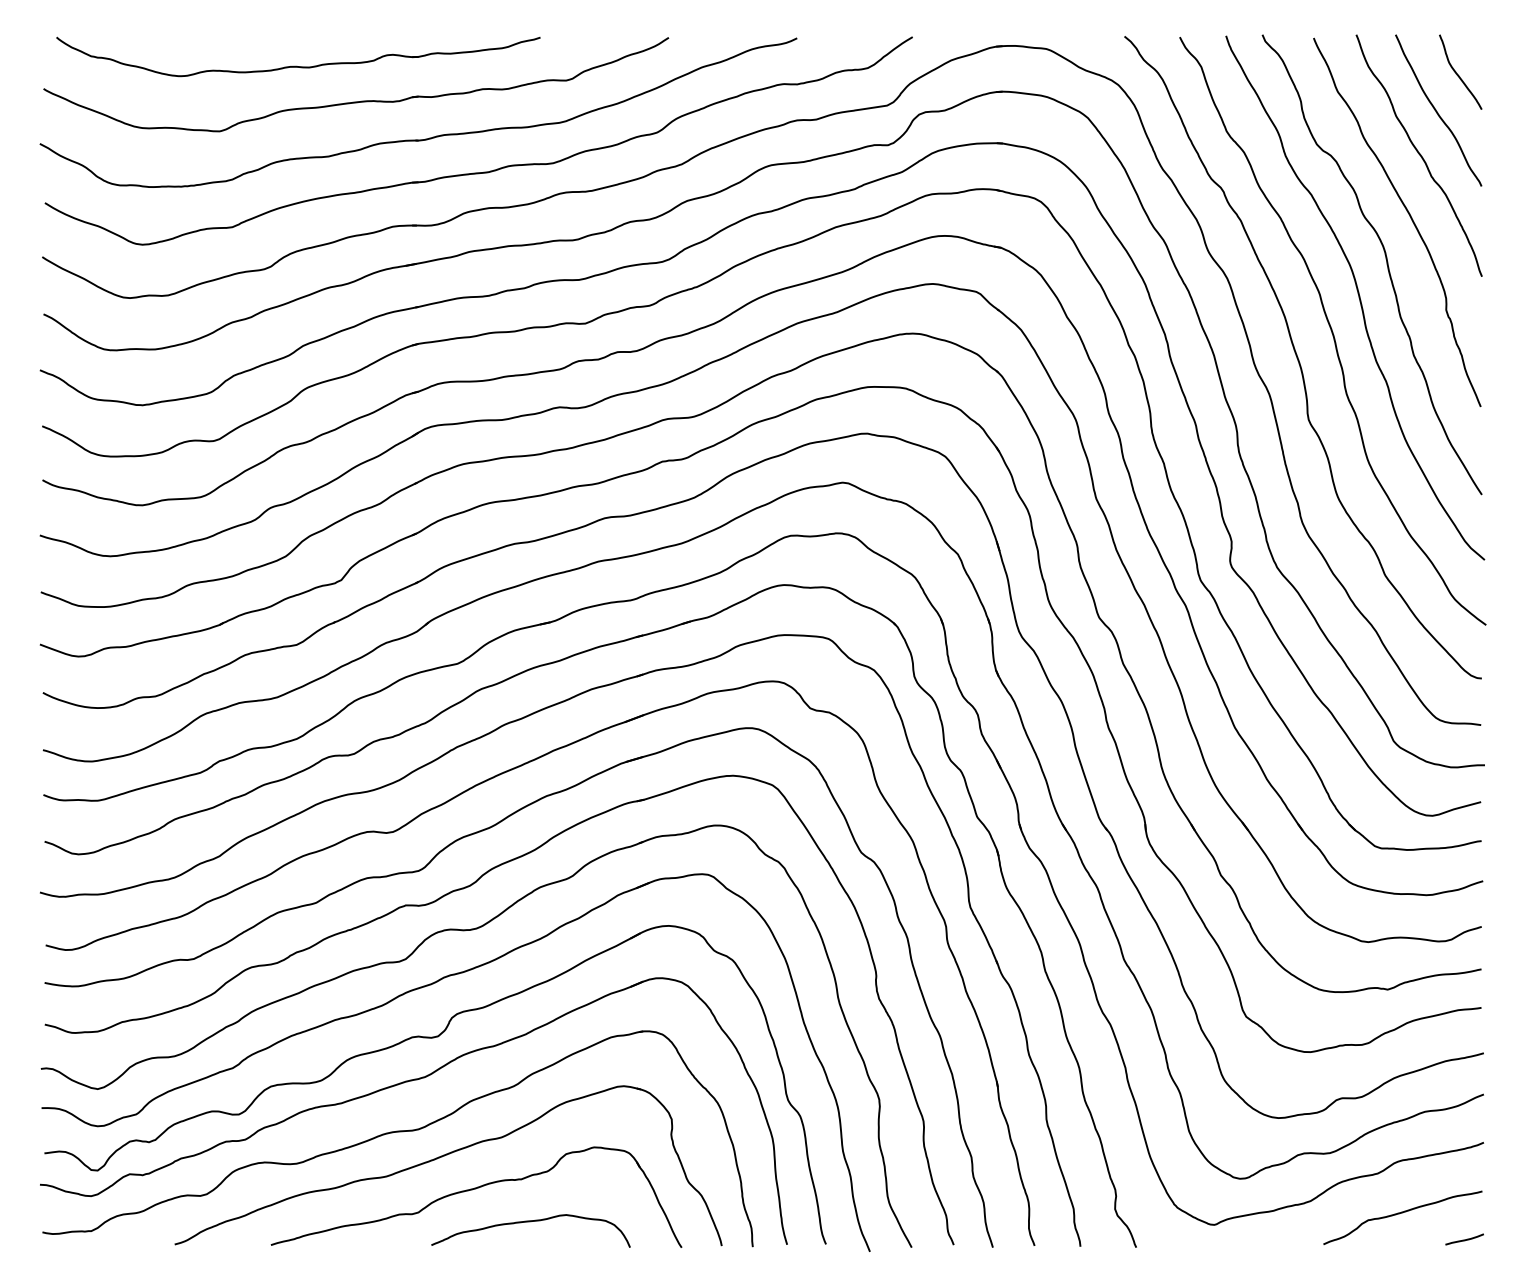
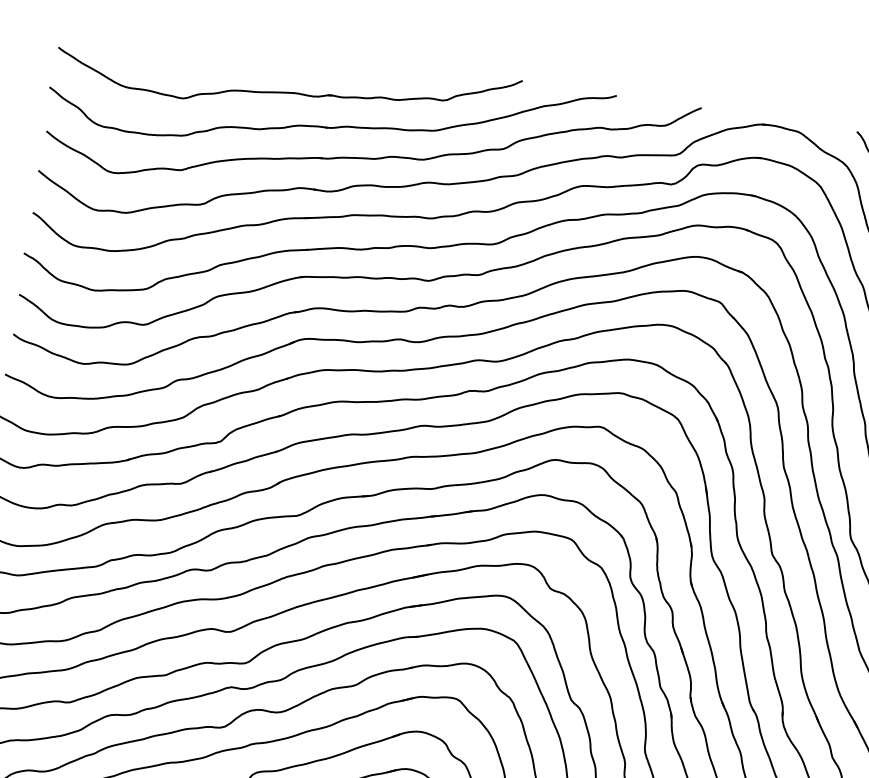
part: (296, 65) -> (246, 58), removed

